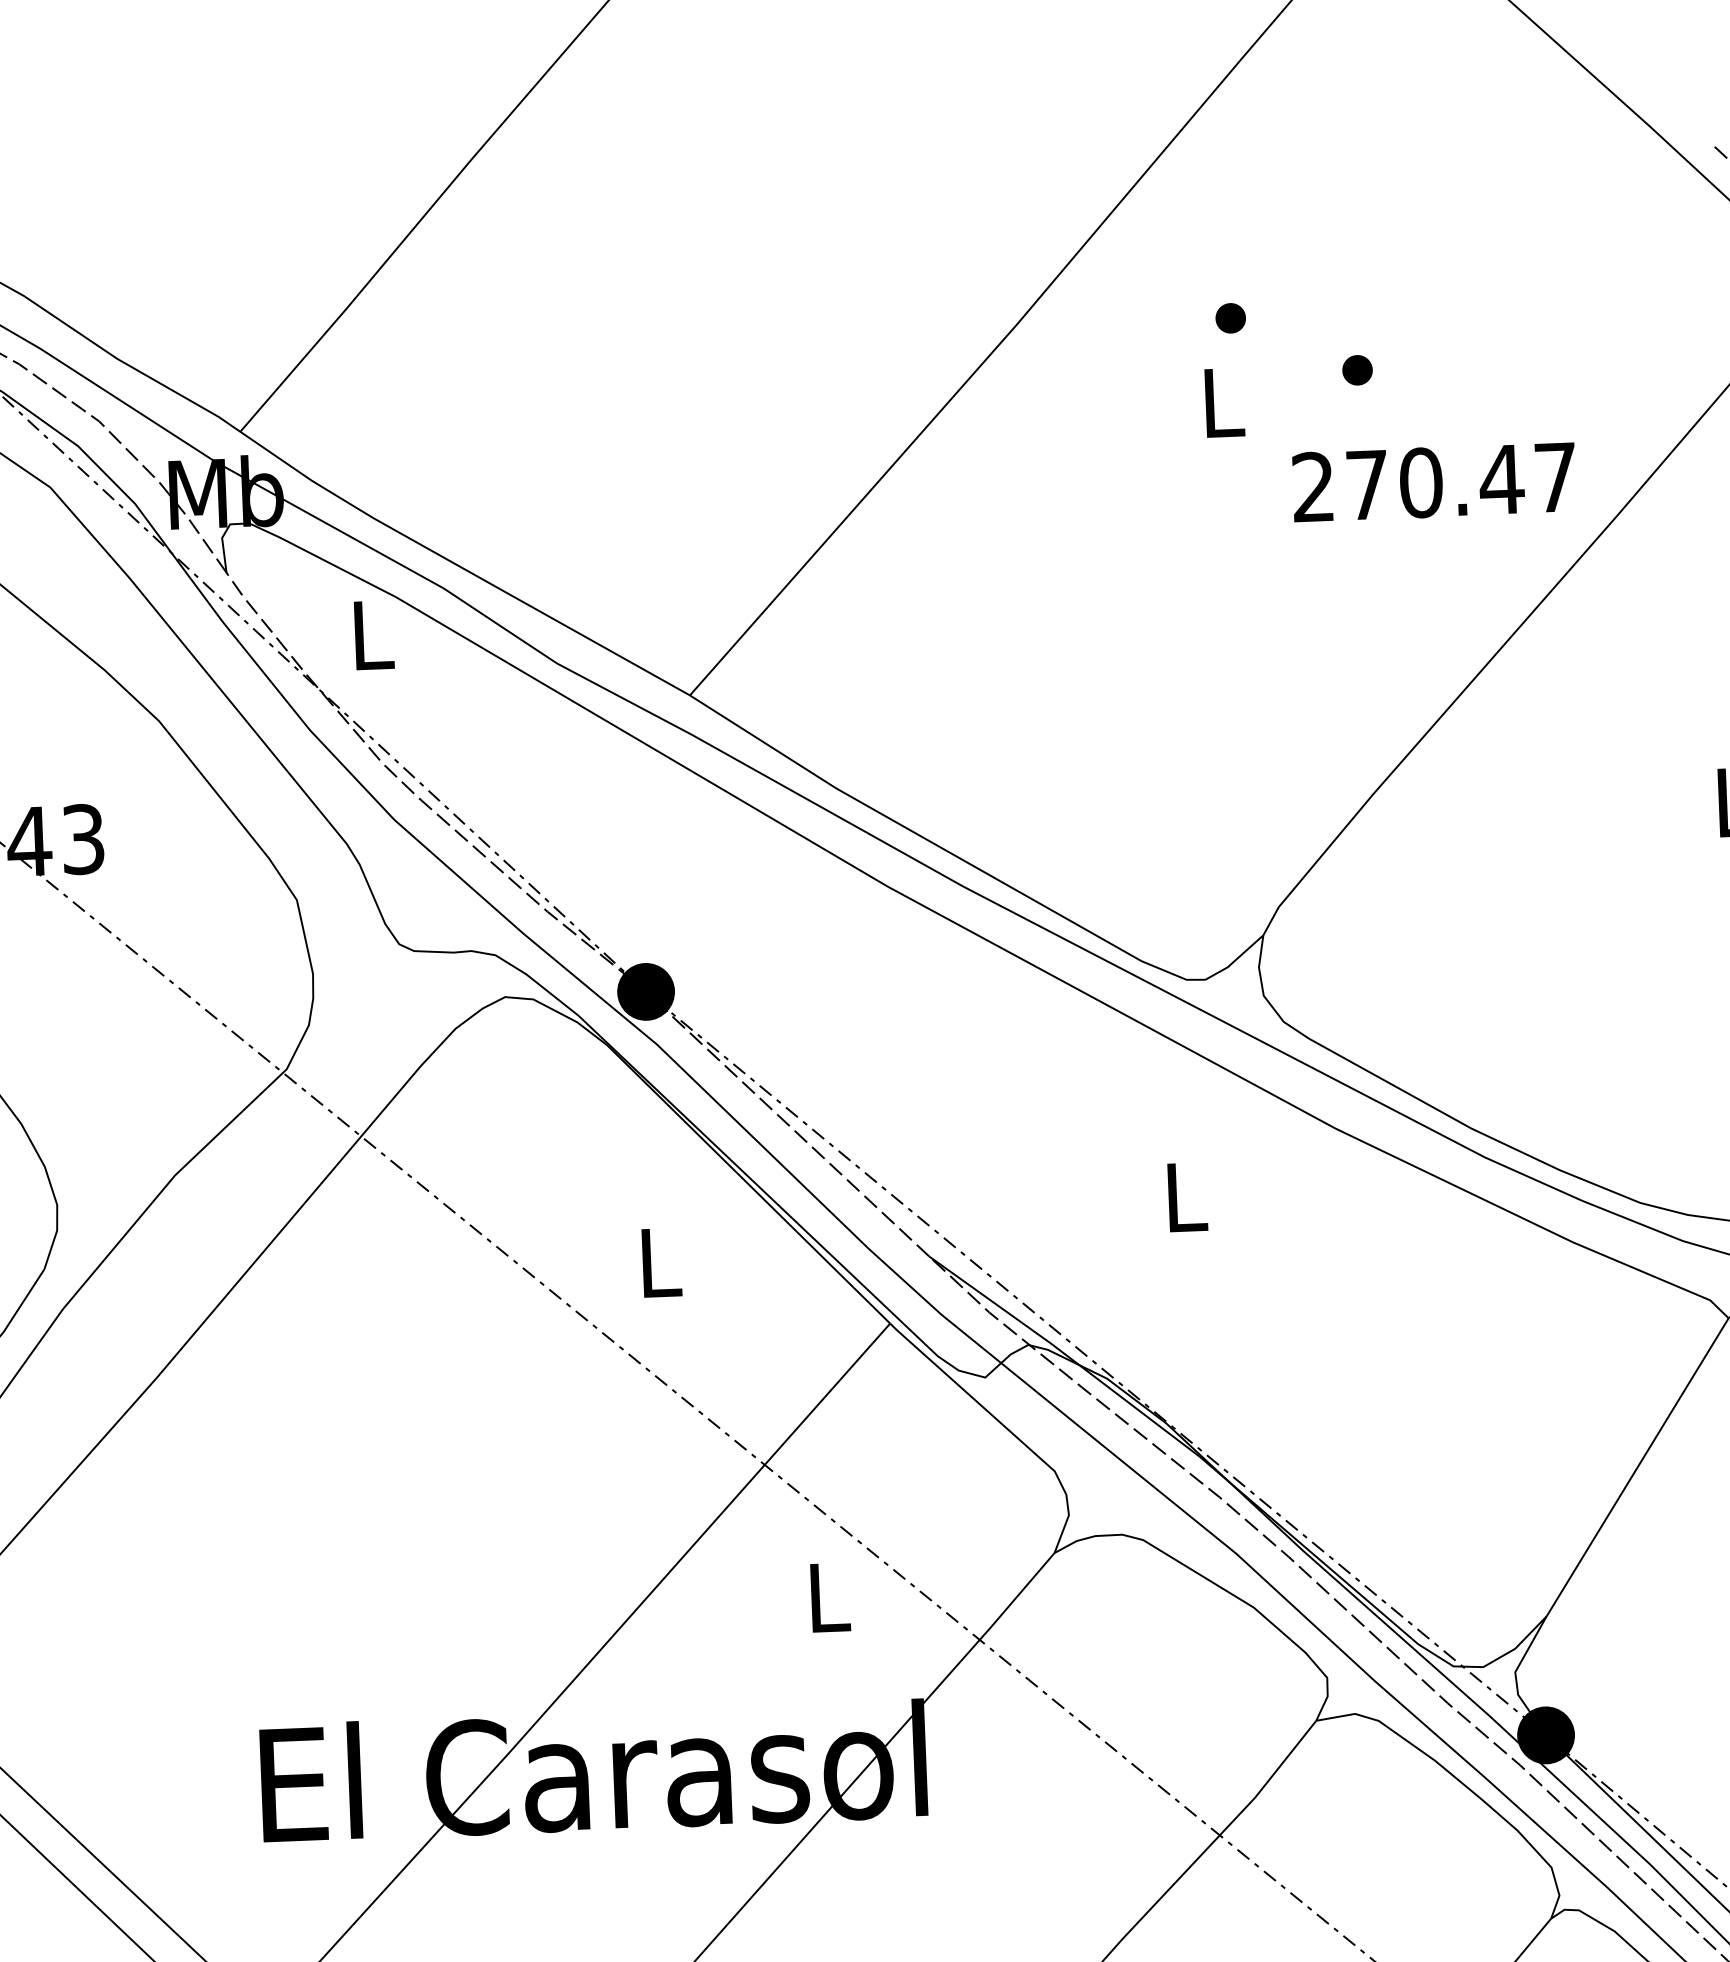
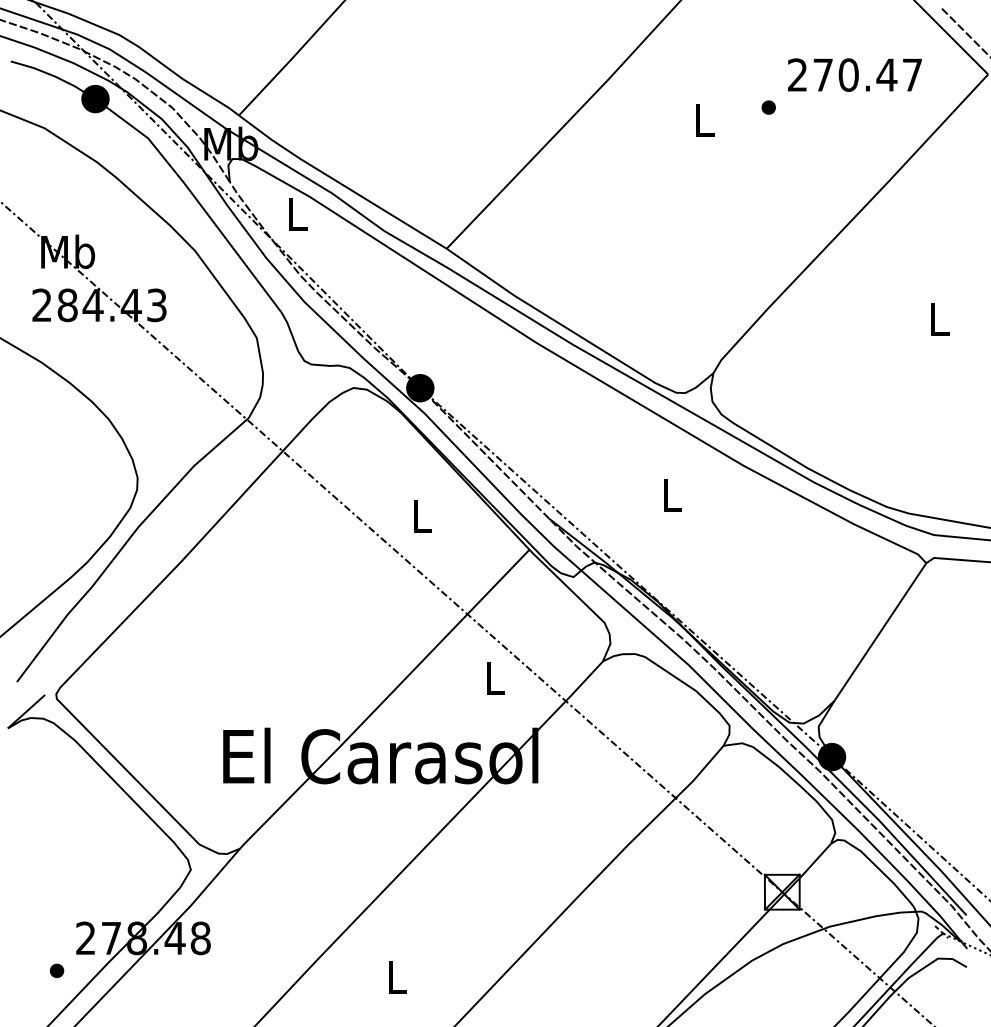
part: (1230, 318) -> (709, 80), removed
text: (1433, 481) -> (854, 74), moved

